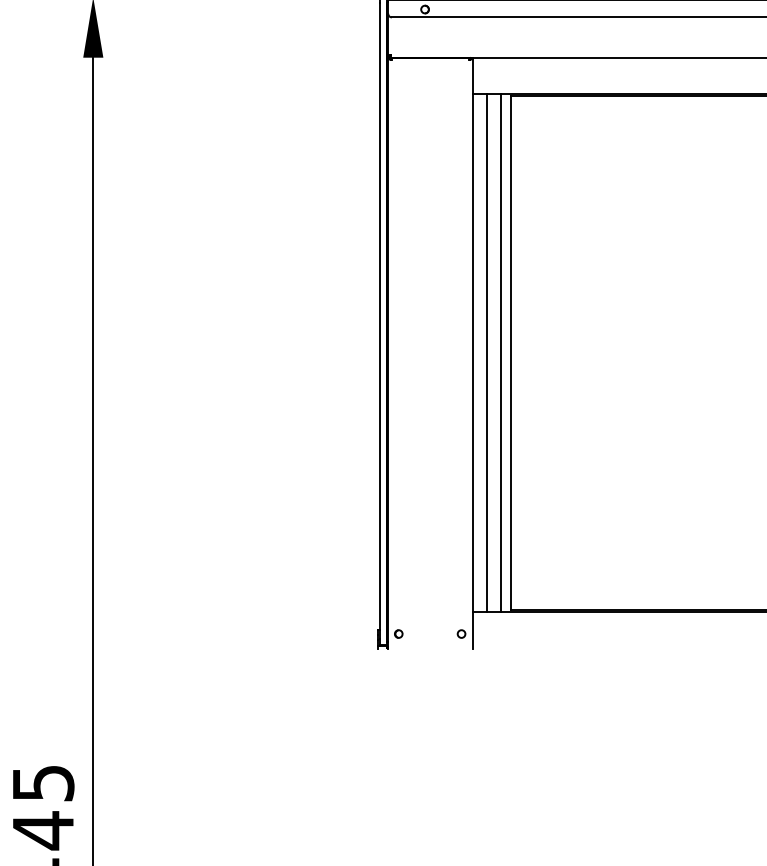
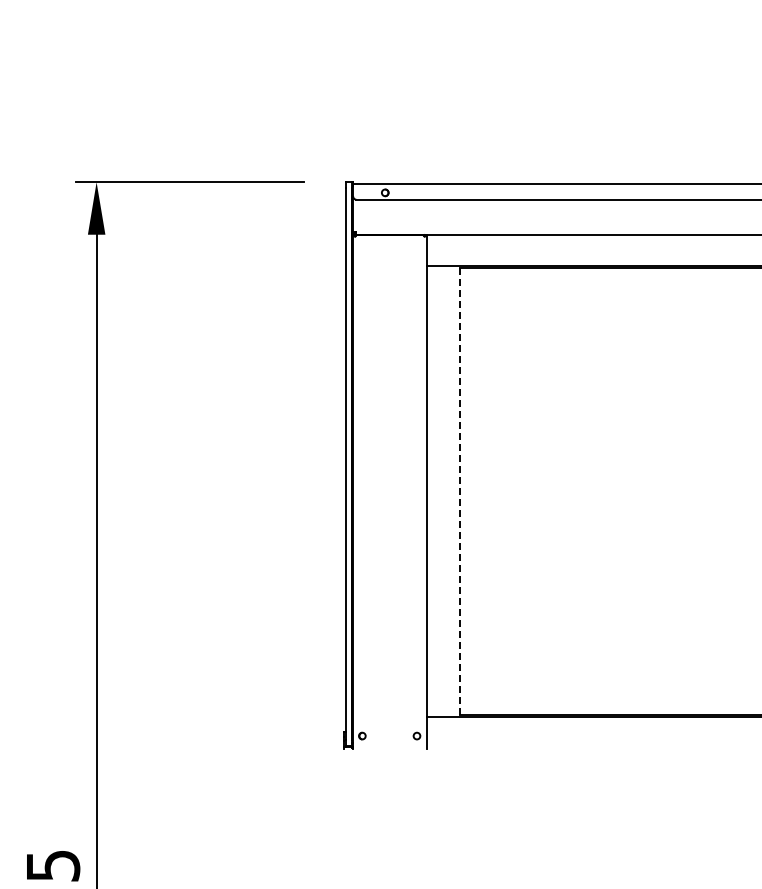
line: (487, 352) -> (439, 491), removed
line: (501, 352) -> (451, 491), removed
line: (511, 352) -> (460, 491), solid -> dashed

